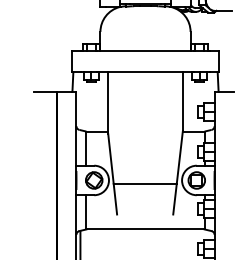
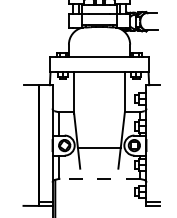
line: (145, 228) -> (99, 178), solid -> dashed

